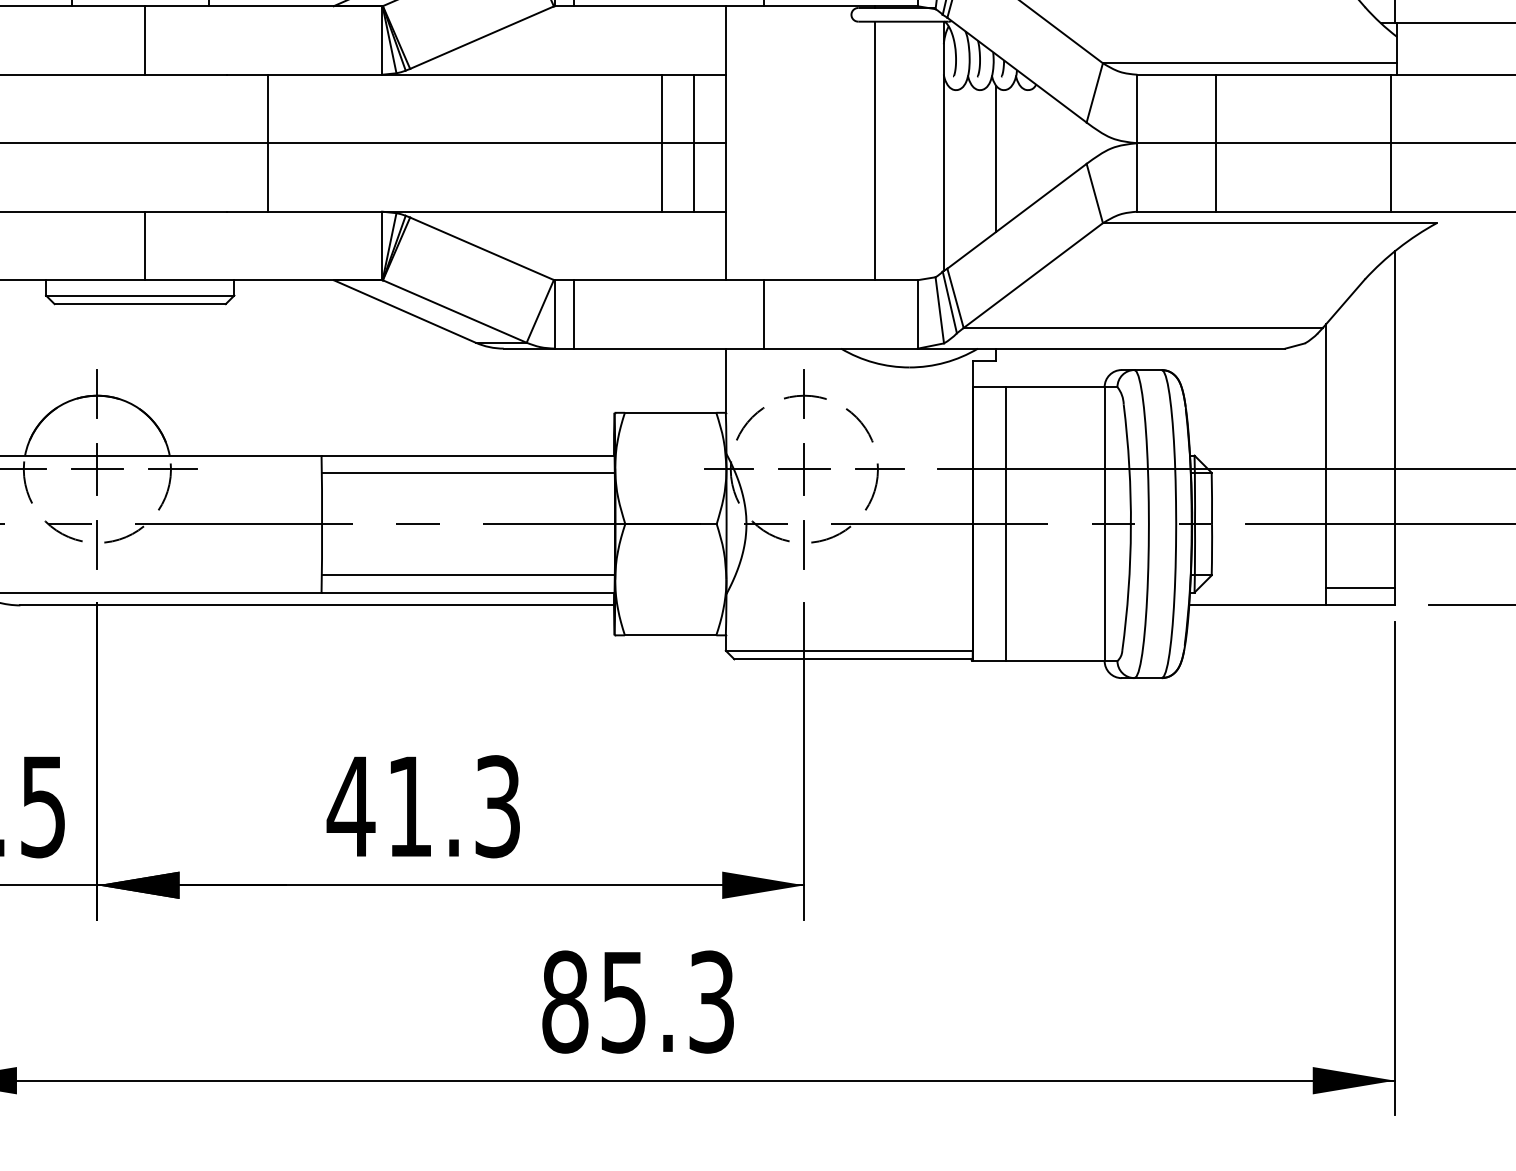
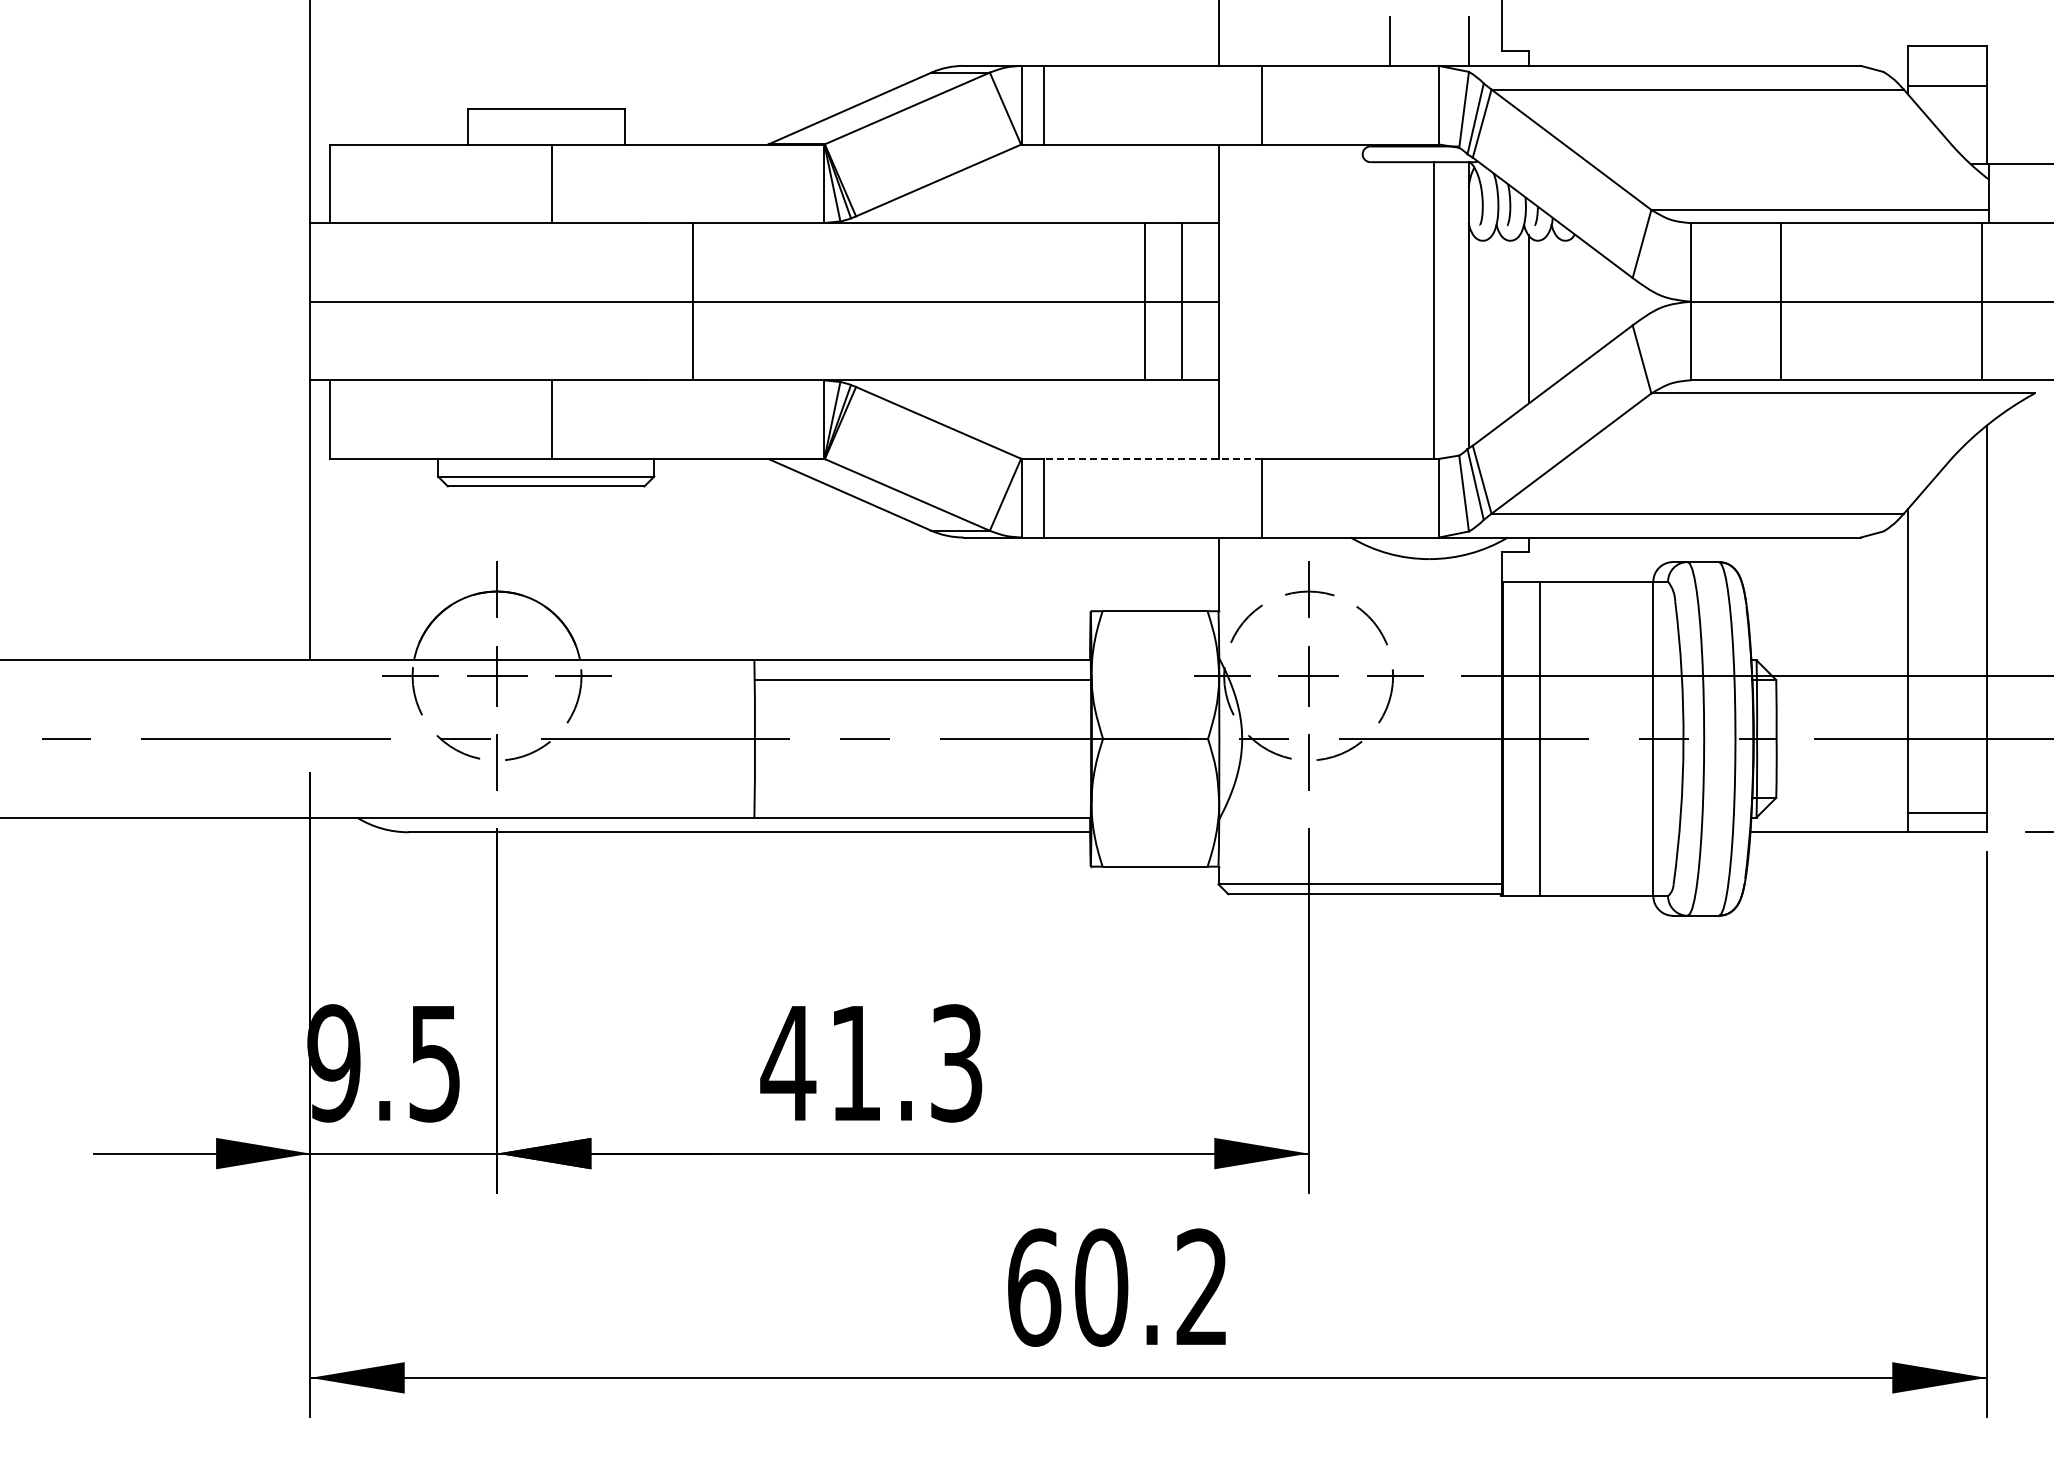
line: (875, 150) -> (1434, 310), moved
line: (668, 279) -> (1152, 458), solid -> dashed
line: (468, 575) -> (922, 797), removed
text: (637, 1001) -> (1117, 1287), 85.3 -> 60.2

